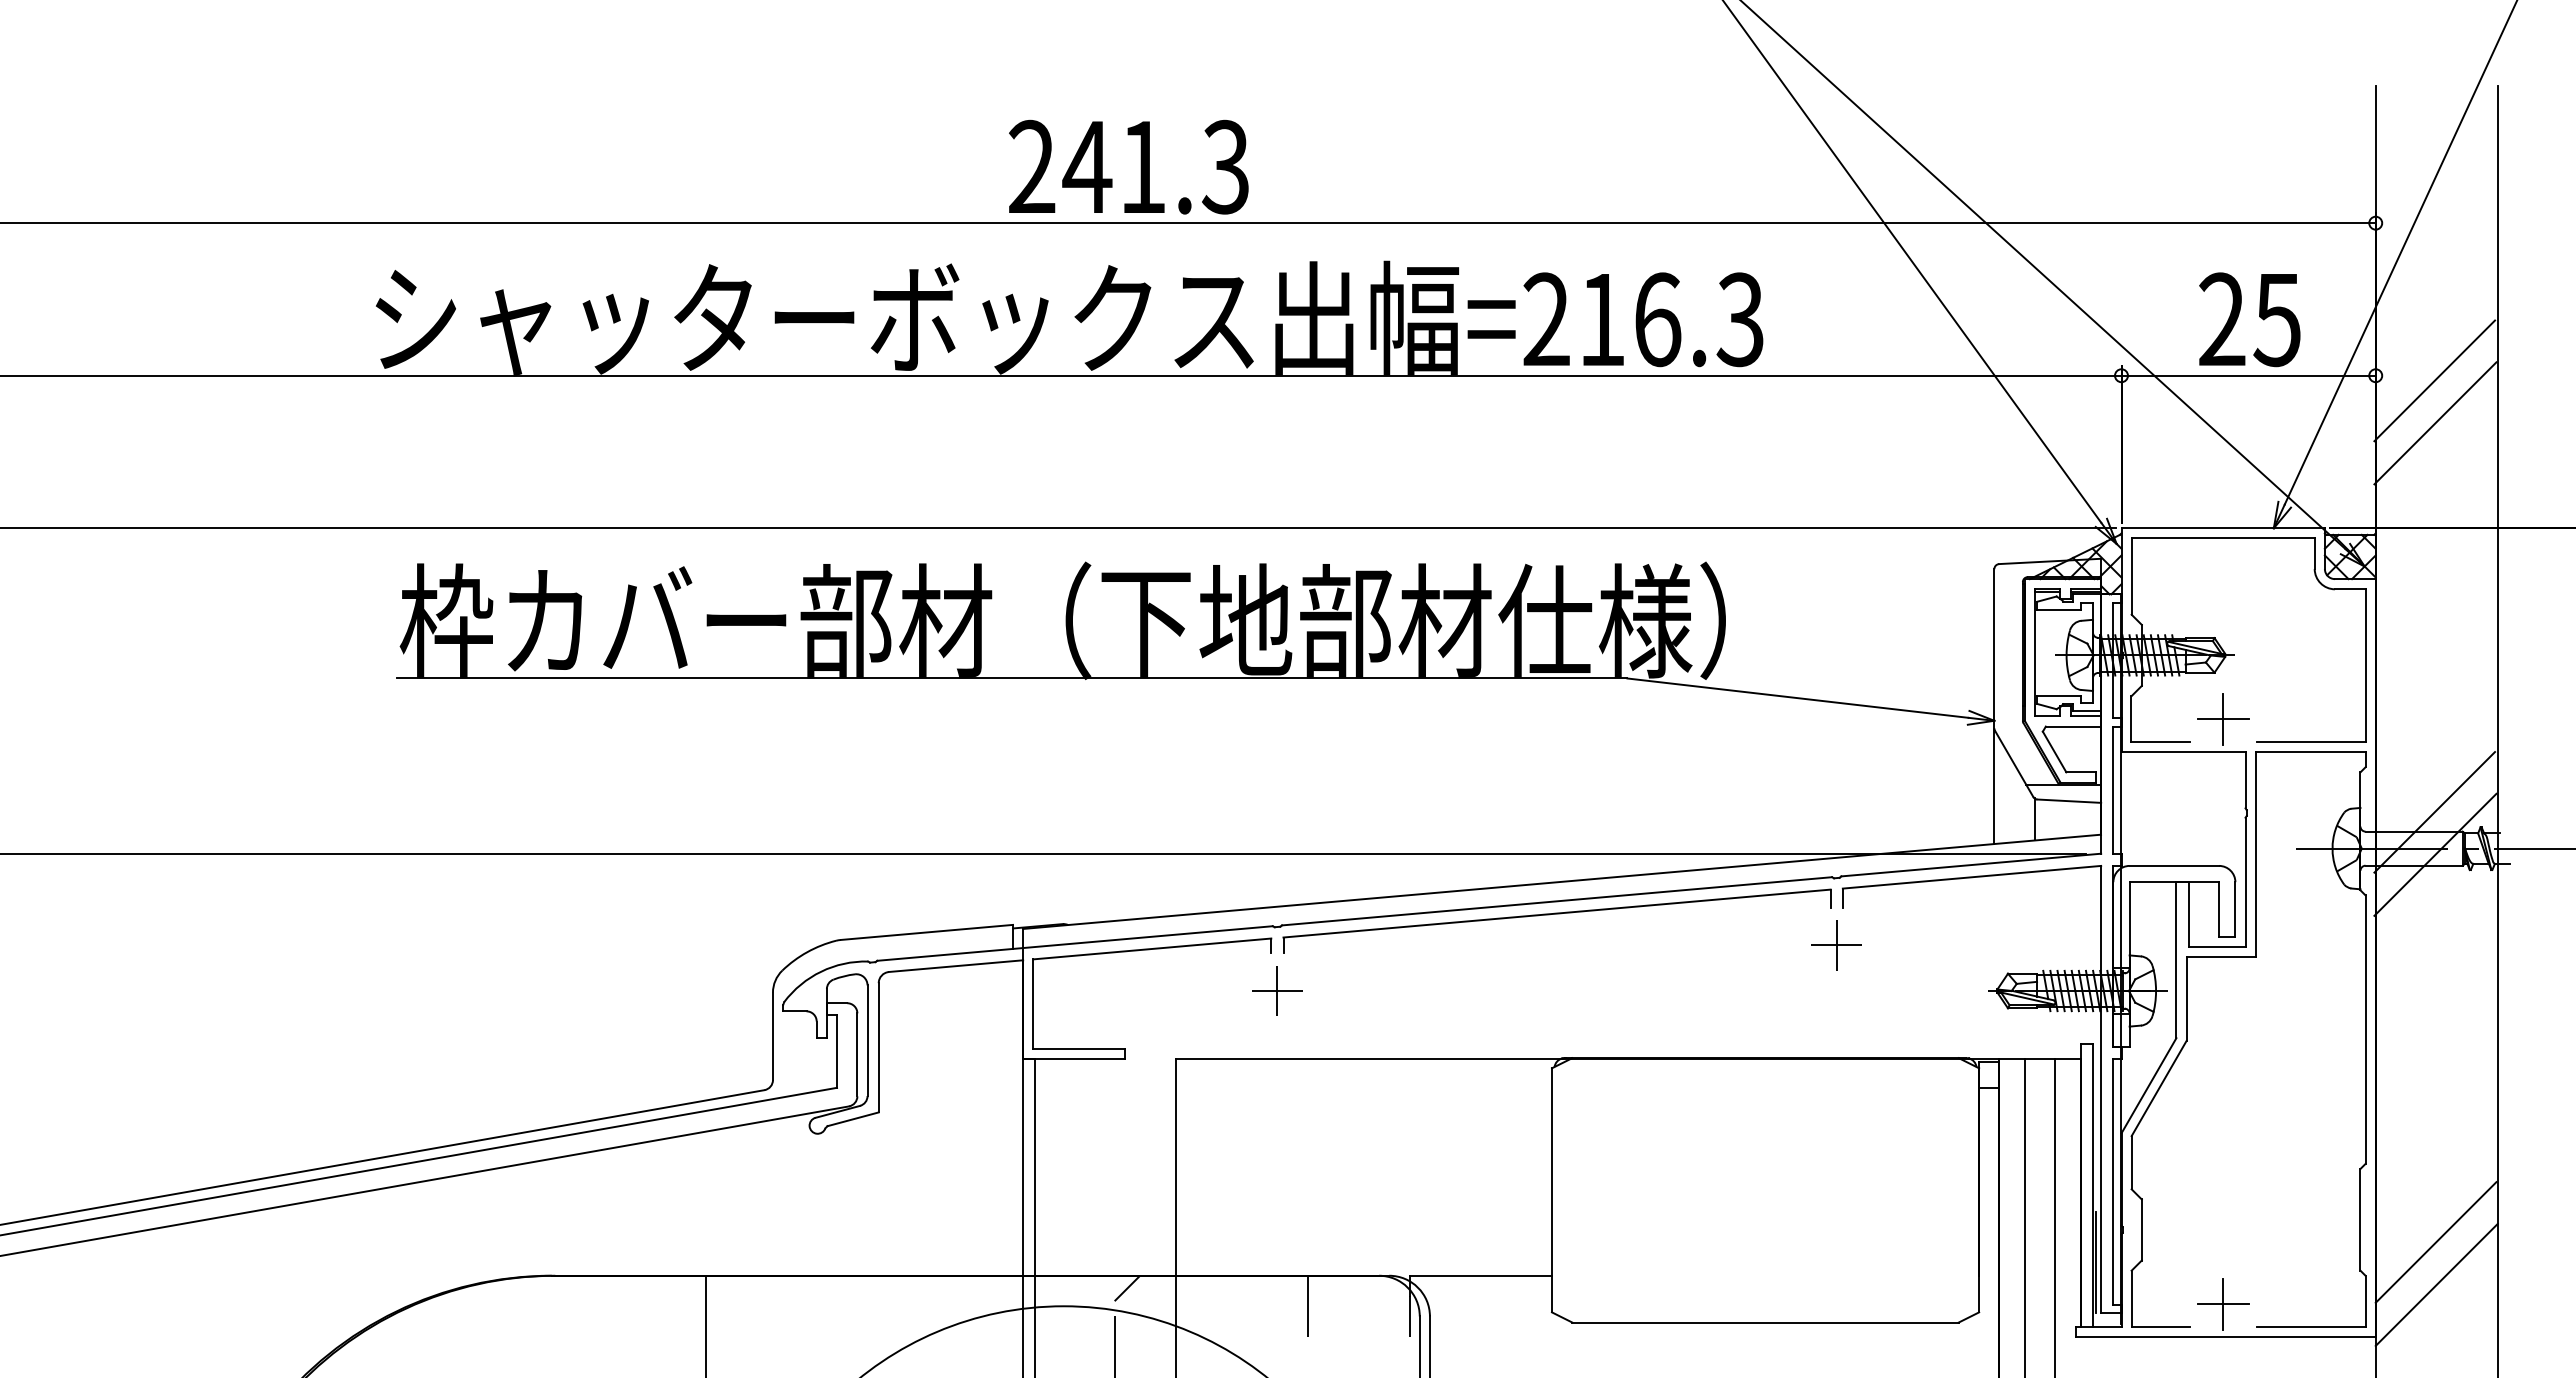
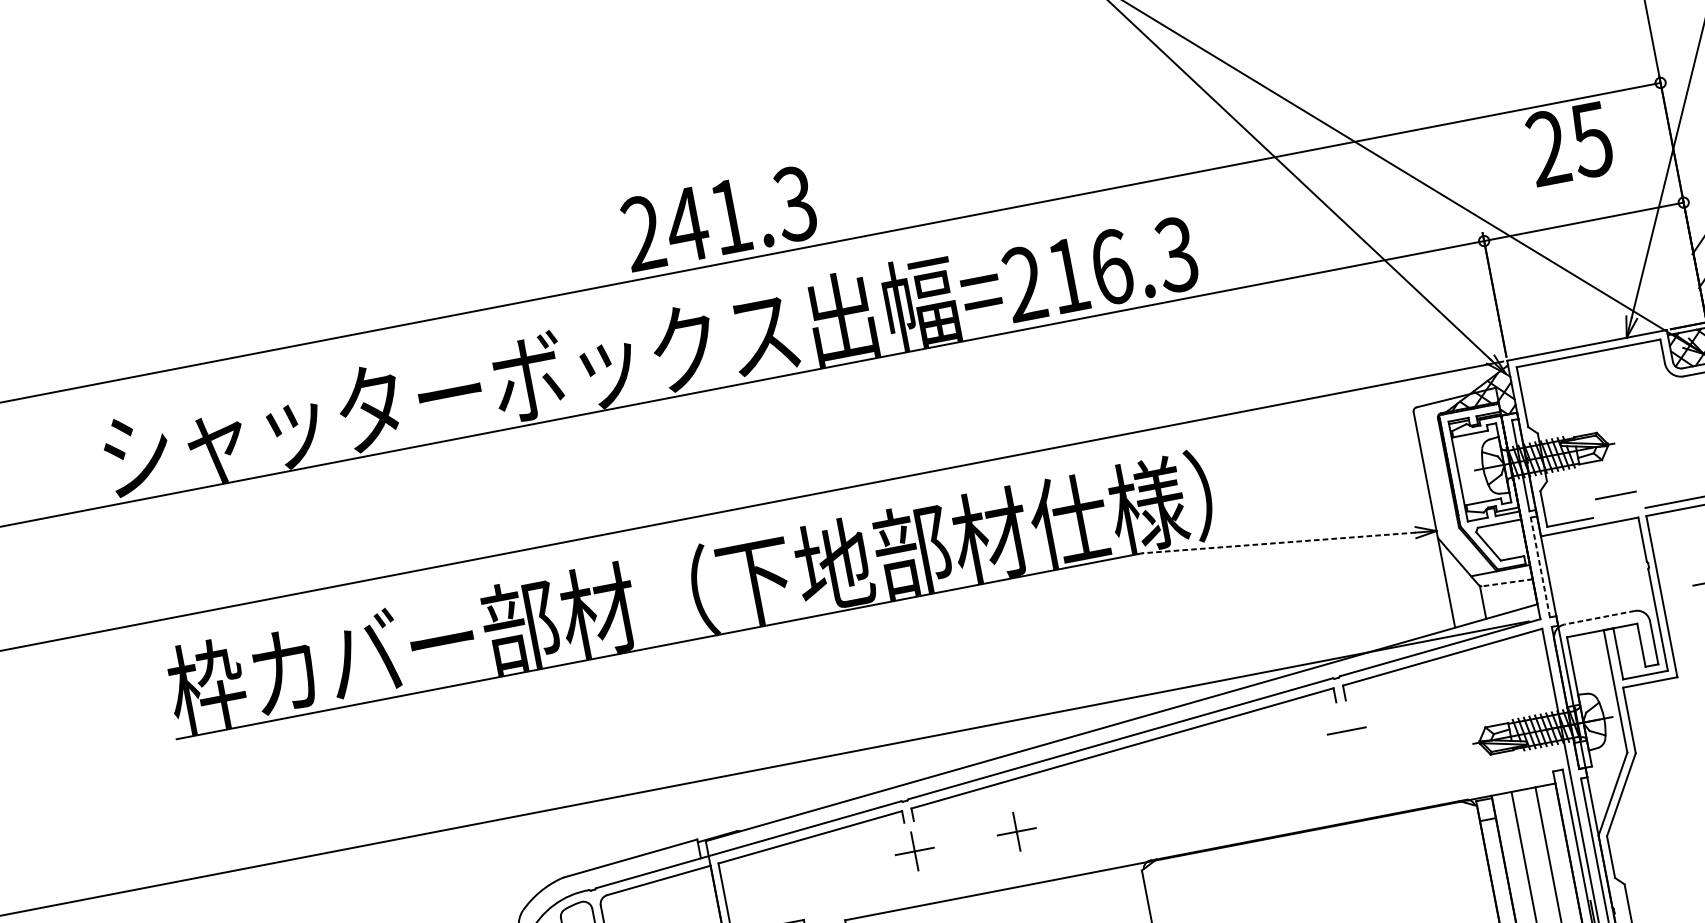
text: (1128, 166) -> (718, 218), moved
text: (2249, 319) -> (1569, 143), moved
line: (1798, 698) -> (1279, 543), solid -> dashed
line: (2223, 719) -> (1616, 495), removed
line: (2113, 790) -> (1540, 567), solid -> dashed
line: (2069, 801) -> (1507, 583), solid -> dashed
line: (2174, 865) -> (1599, 617), solid -> dashed
line: (1836, 944) -> (1346, 730), removed
part: (1407, 990) -> (1016, 831), added

